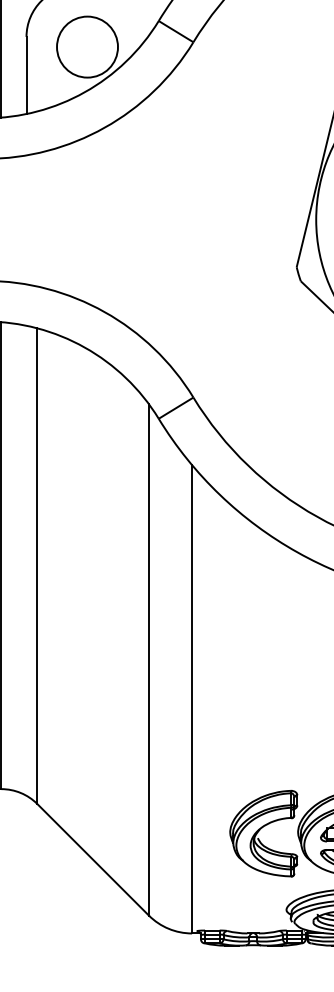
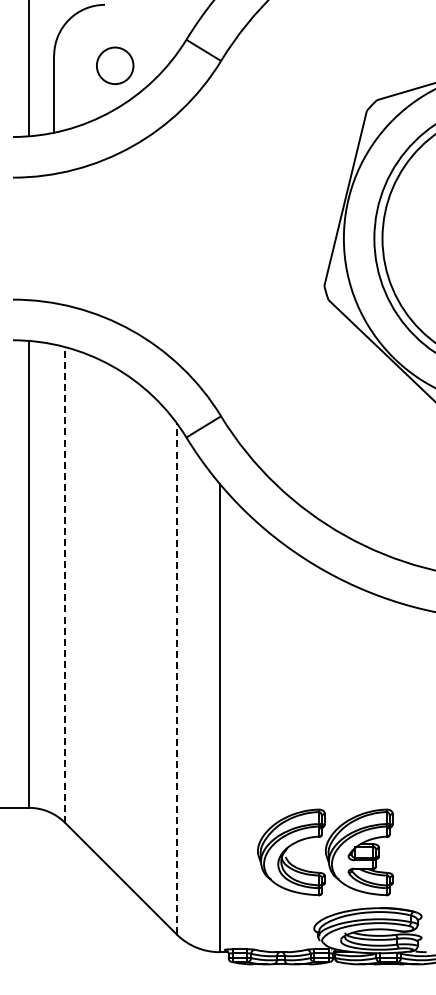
circle: (86, 46) -> (114, 65), size x0.6
line: (37, 565) -> (65, 584), solid -> dashed
line: (148, 659) -> (176, 678), solid -> dashed

